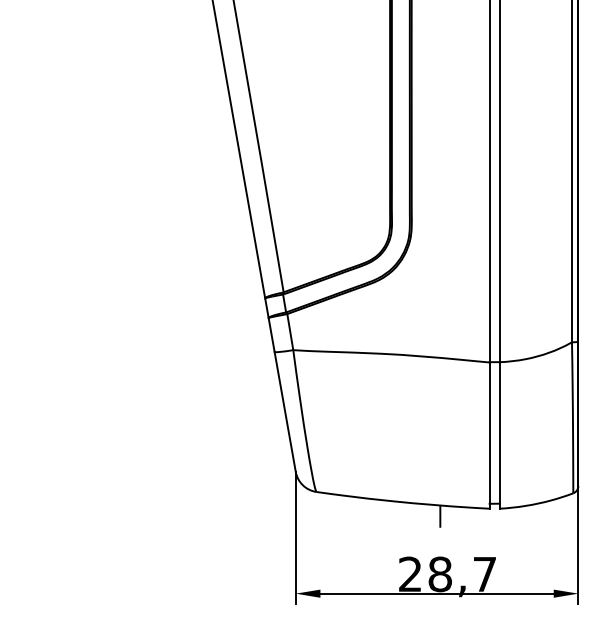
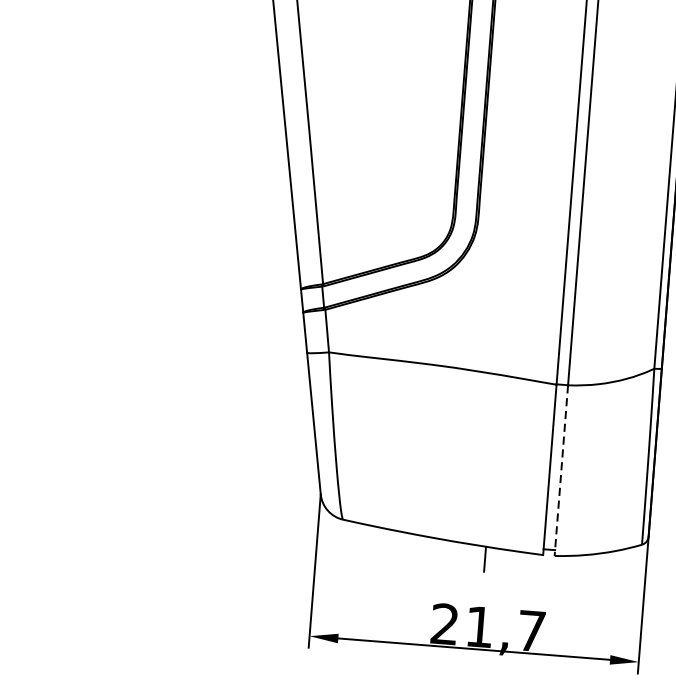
line: (499, 435) -> (561, 470), solid -> dashed
text: (439, 574) -> (478, 627), 28,7 -> 21,7

